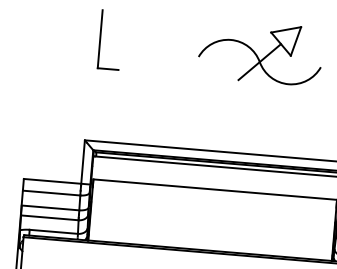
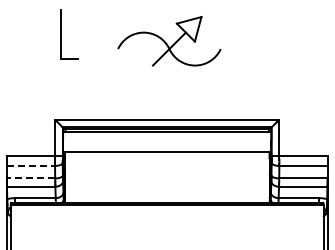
part: (260, 53) -> (169, 41), moved
line: (52, 192) -> (31, 165), solid -> dashed
line: (49, 207) -> (30, 178), solid -> dashed

